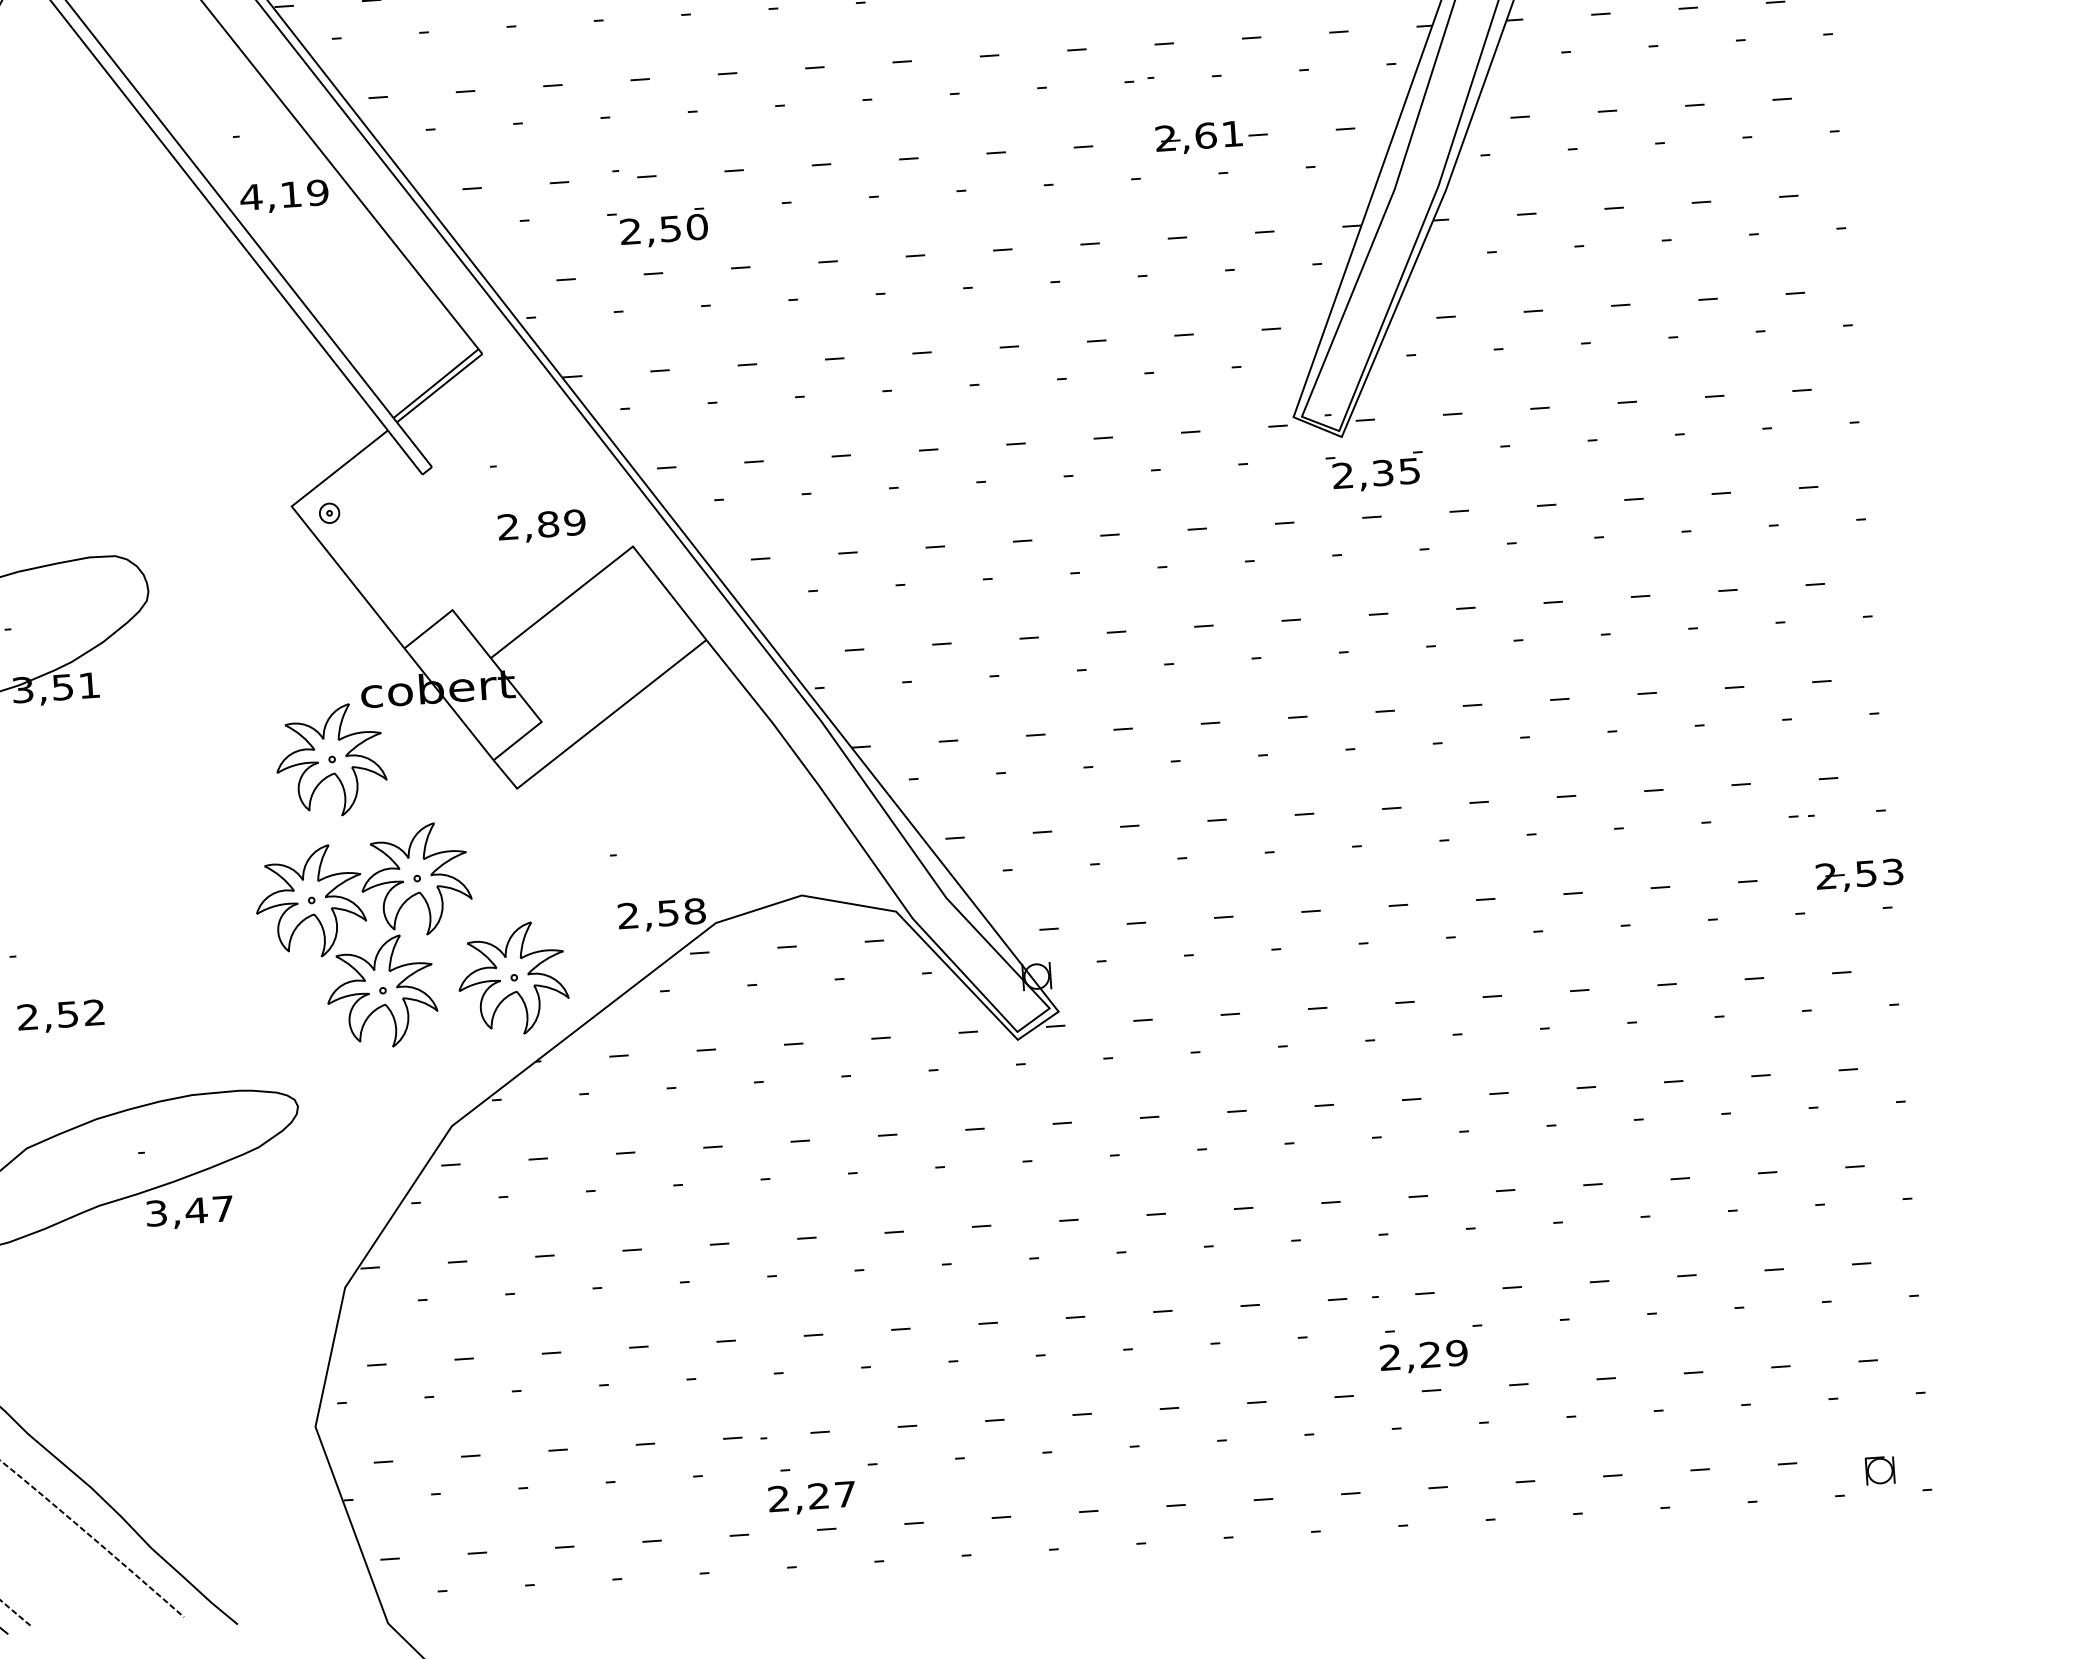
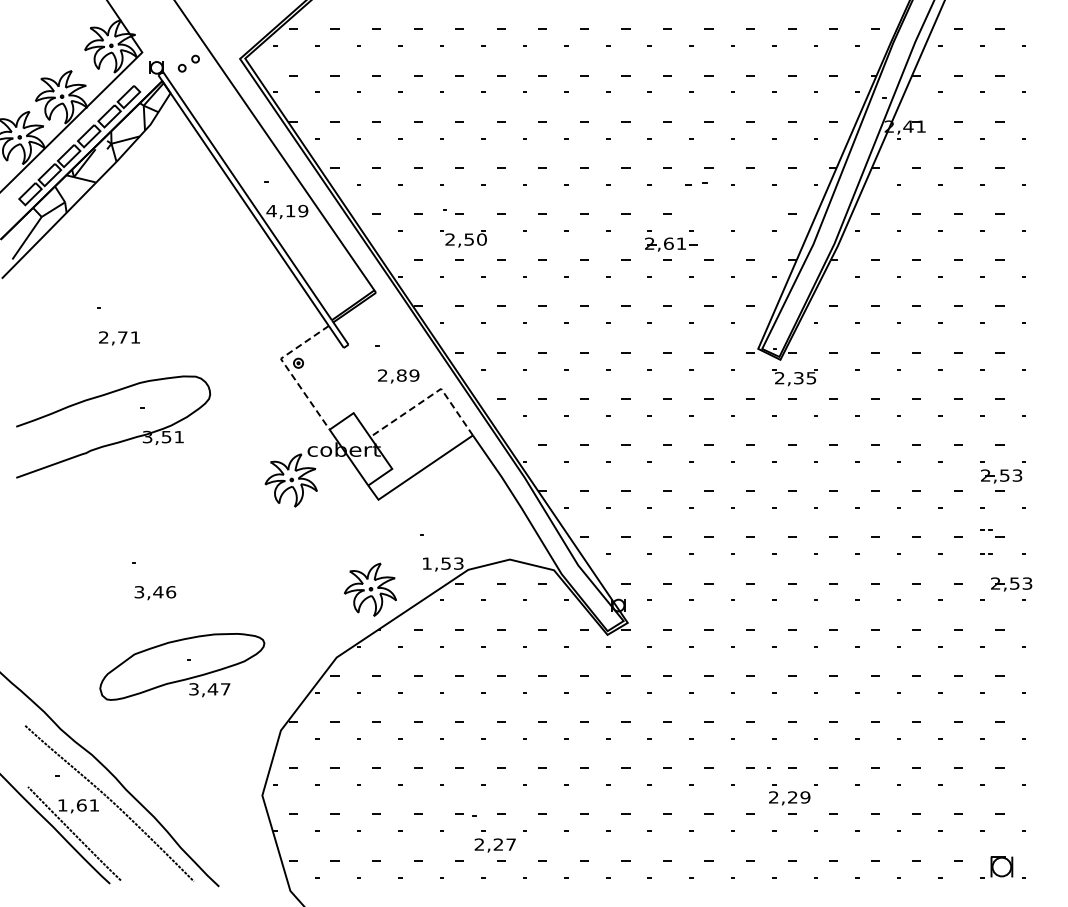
part: (1140, 80) -> (696, 184), size x1.6
part: (1211, 136) -> (671, 244), moved
line: (309, 529) -> (288, 370), solid -> dashed
line: (609, 564) -> (429, 396), solid -> dashed
part: (1823, 650) -> (1001, 476), added
line: (1794, 764) -> (984, 529), added
text: (660, 913) -> (442, 563), 2,58 -> 1,53
part: (380, 945) -> (308, 569), removed
text: (61, 1015) -> (155, 592), 2,52 -> 3,46
part: (1880, 1469) -> (1002, 866), size x1.6

